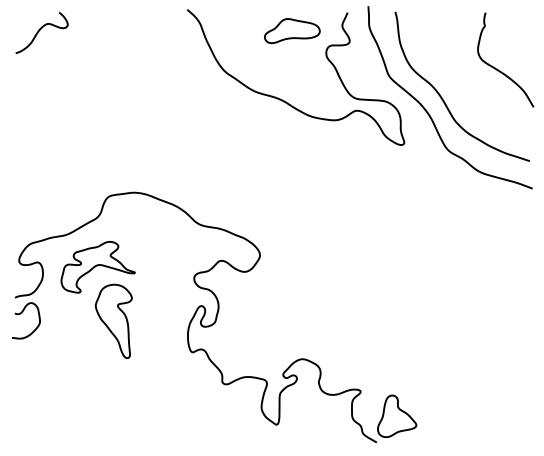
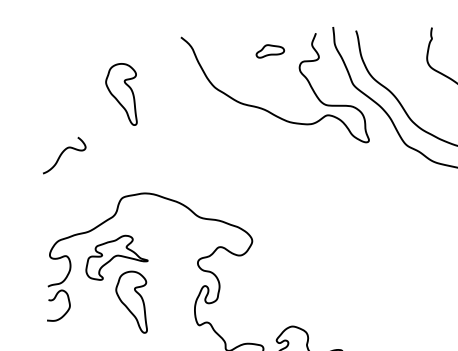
curve: (39, 31) -> (62, 154), moved
part: (292, 31) -> (270, 51), size x0.6
part: (113, 73) -> (121, 94), added

